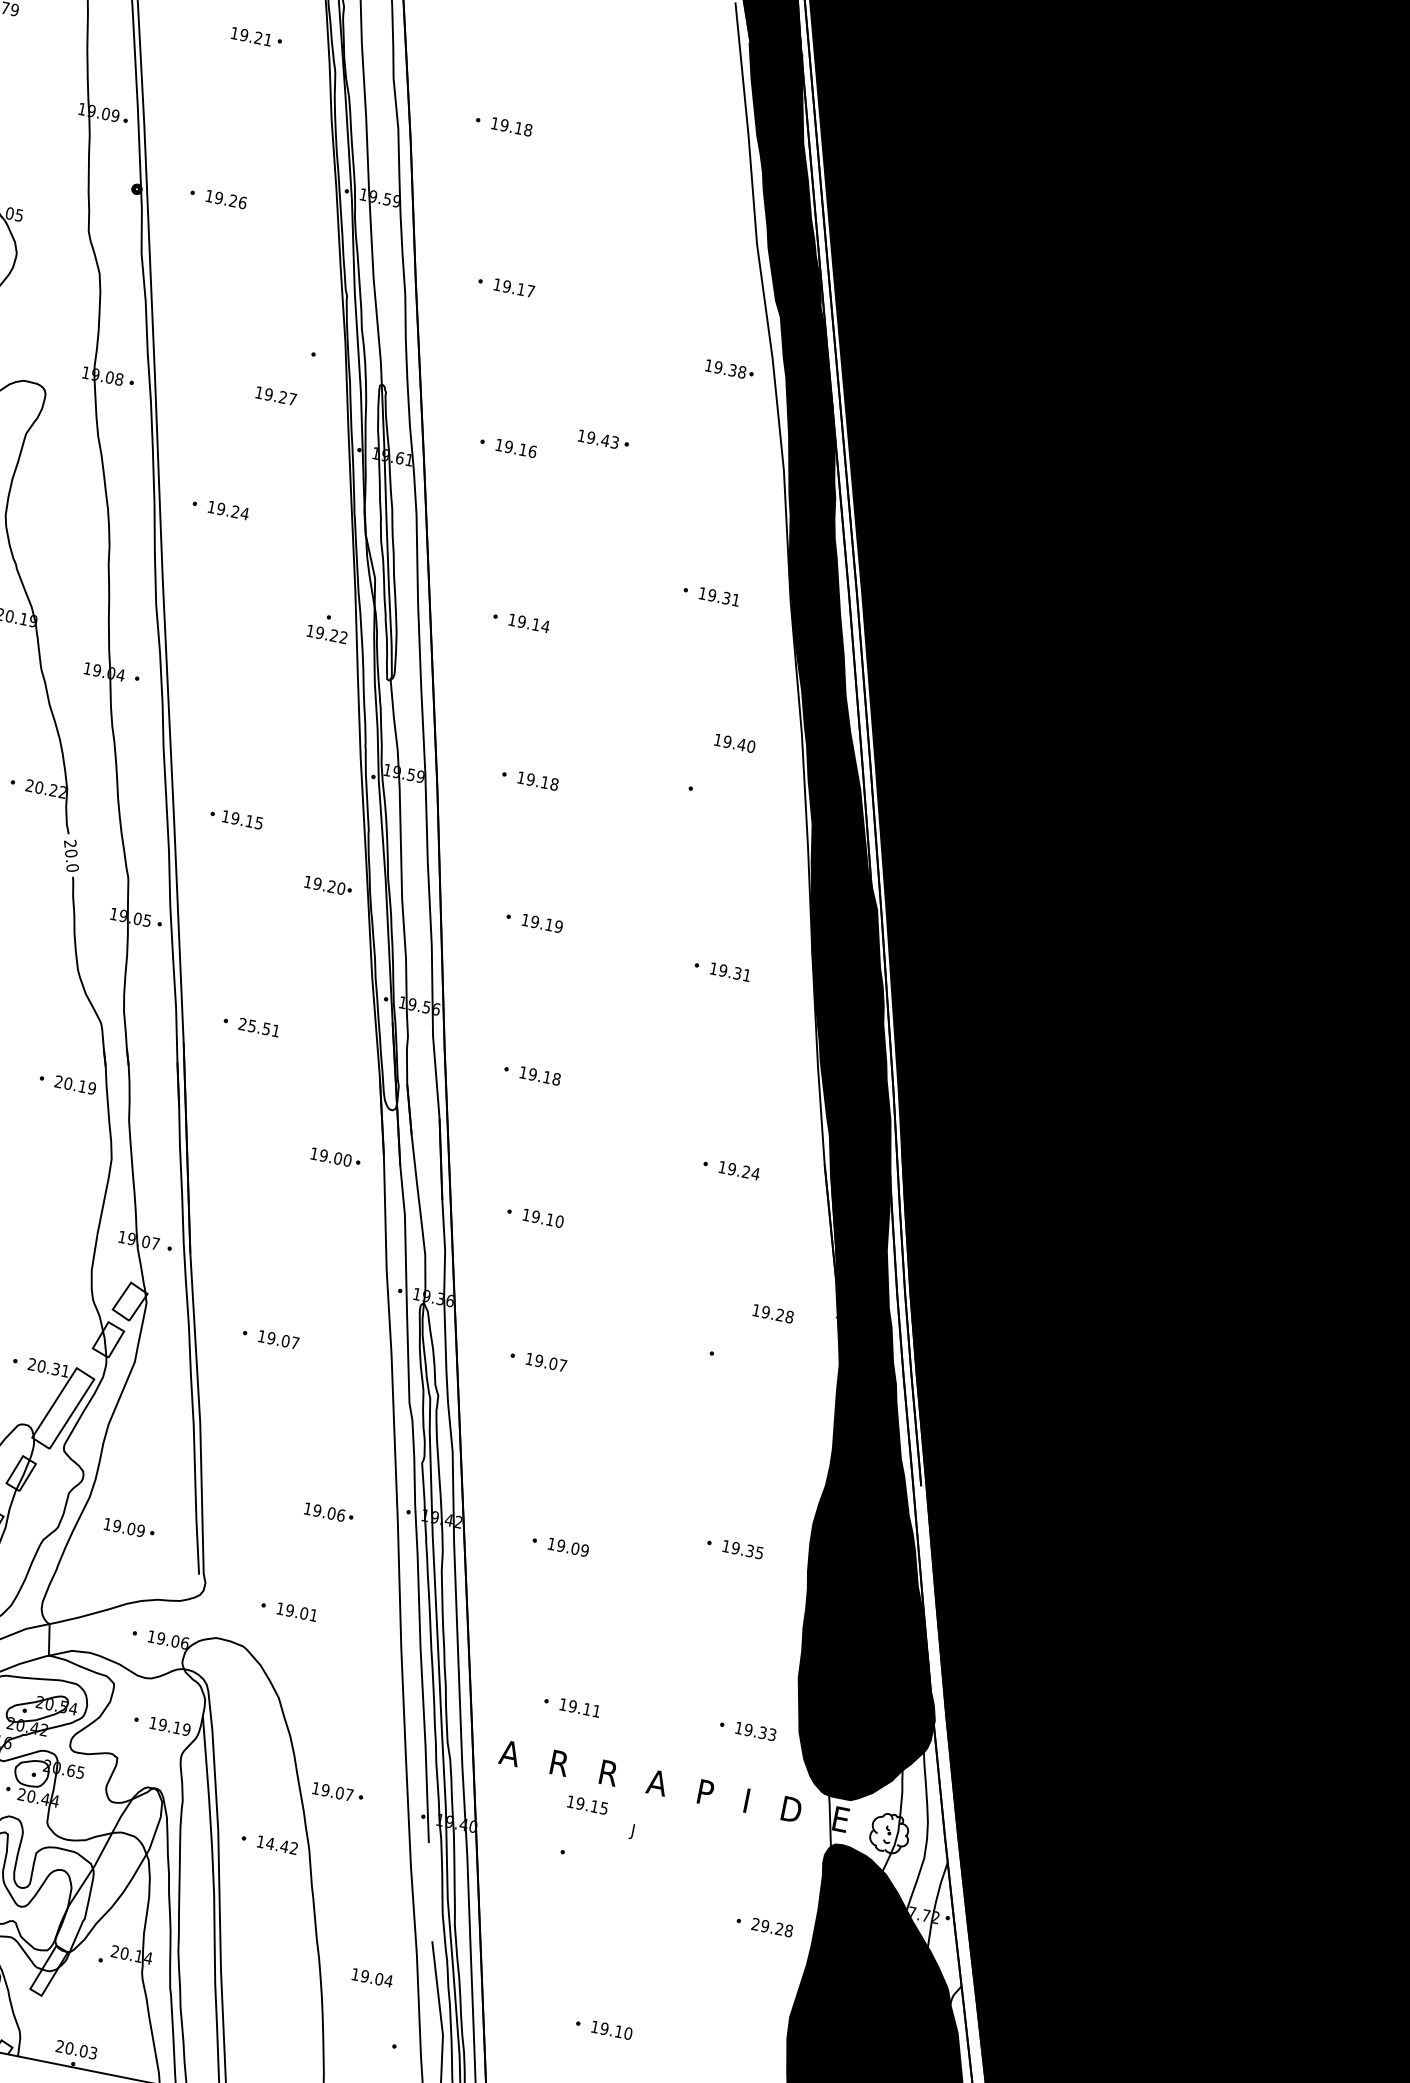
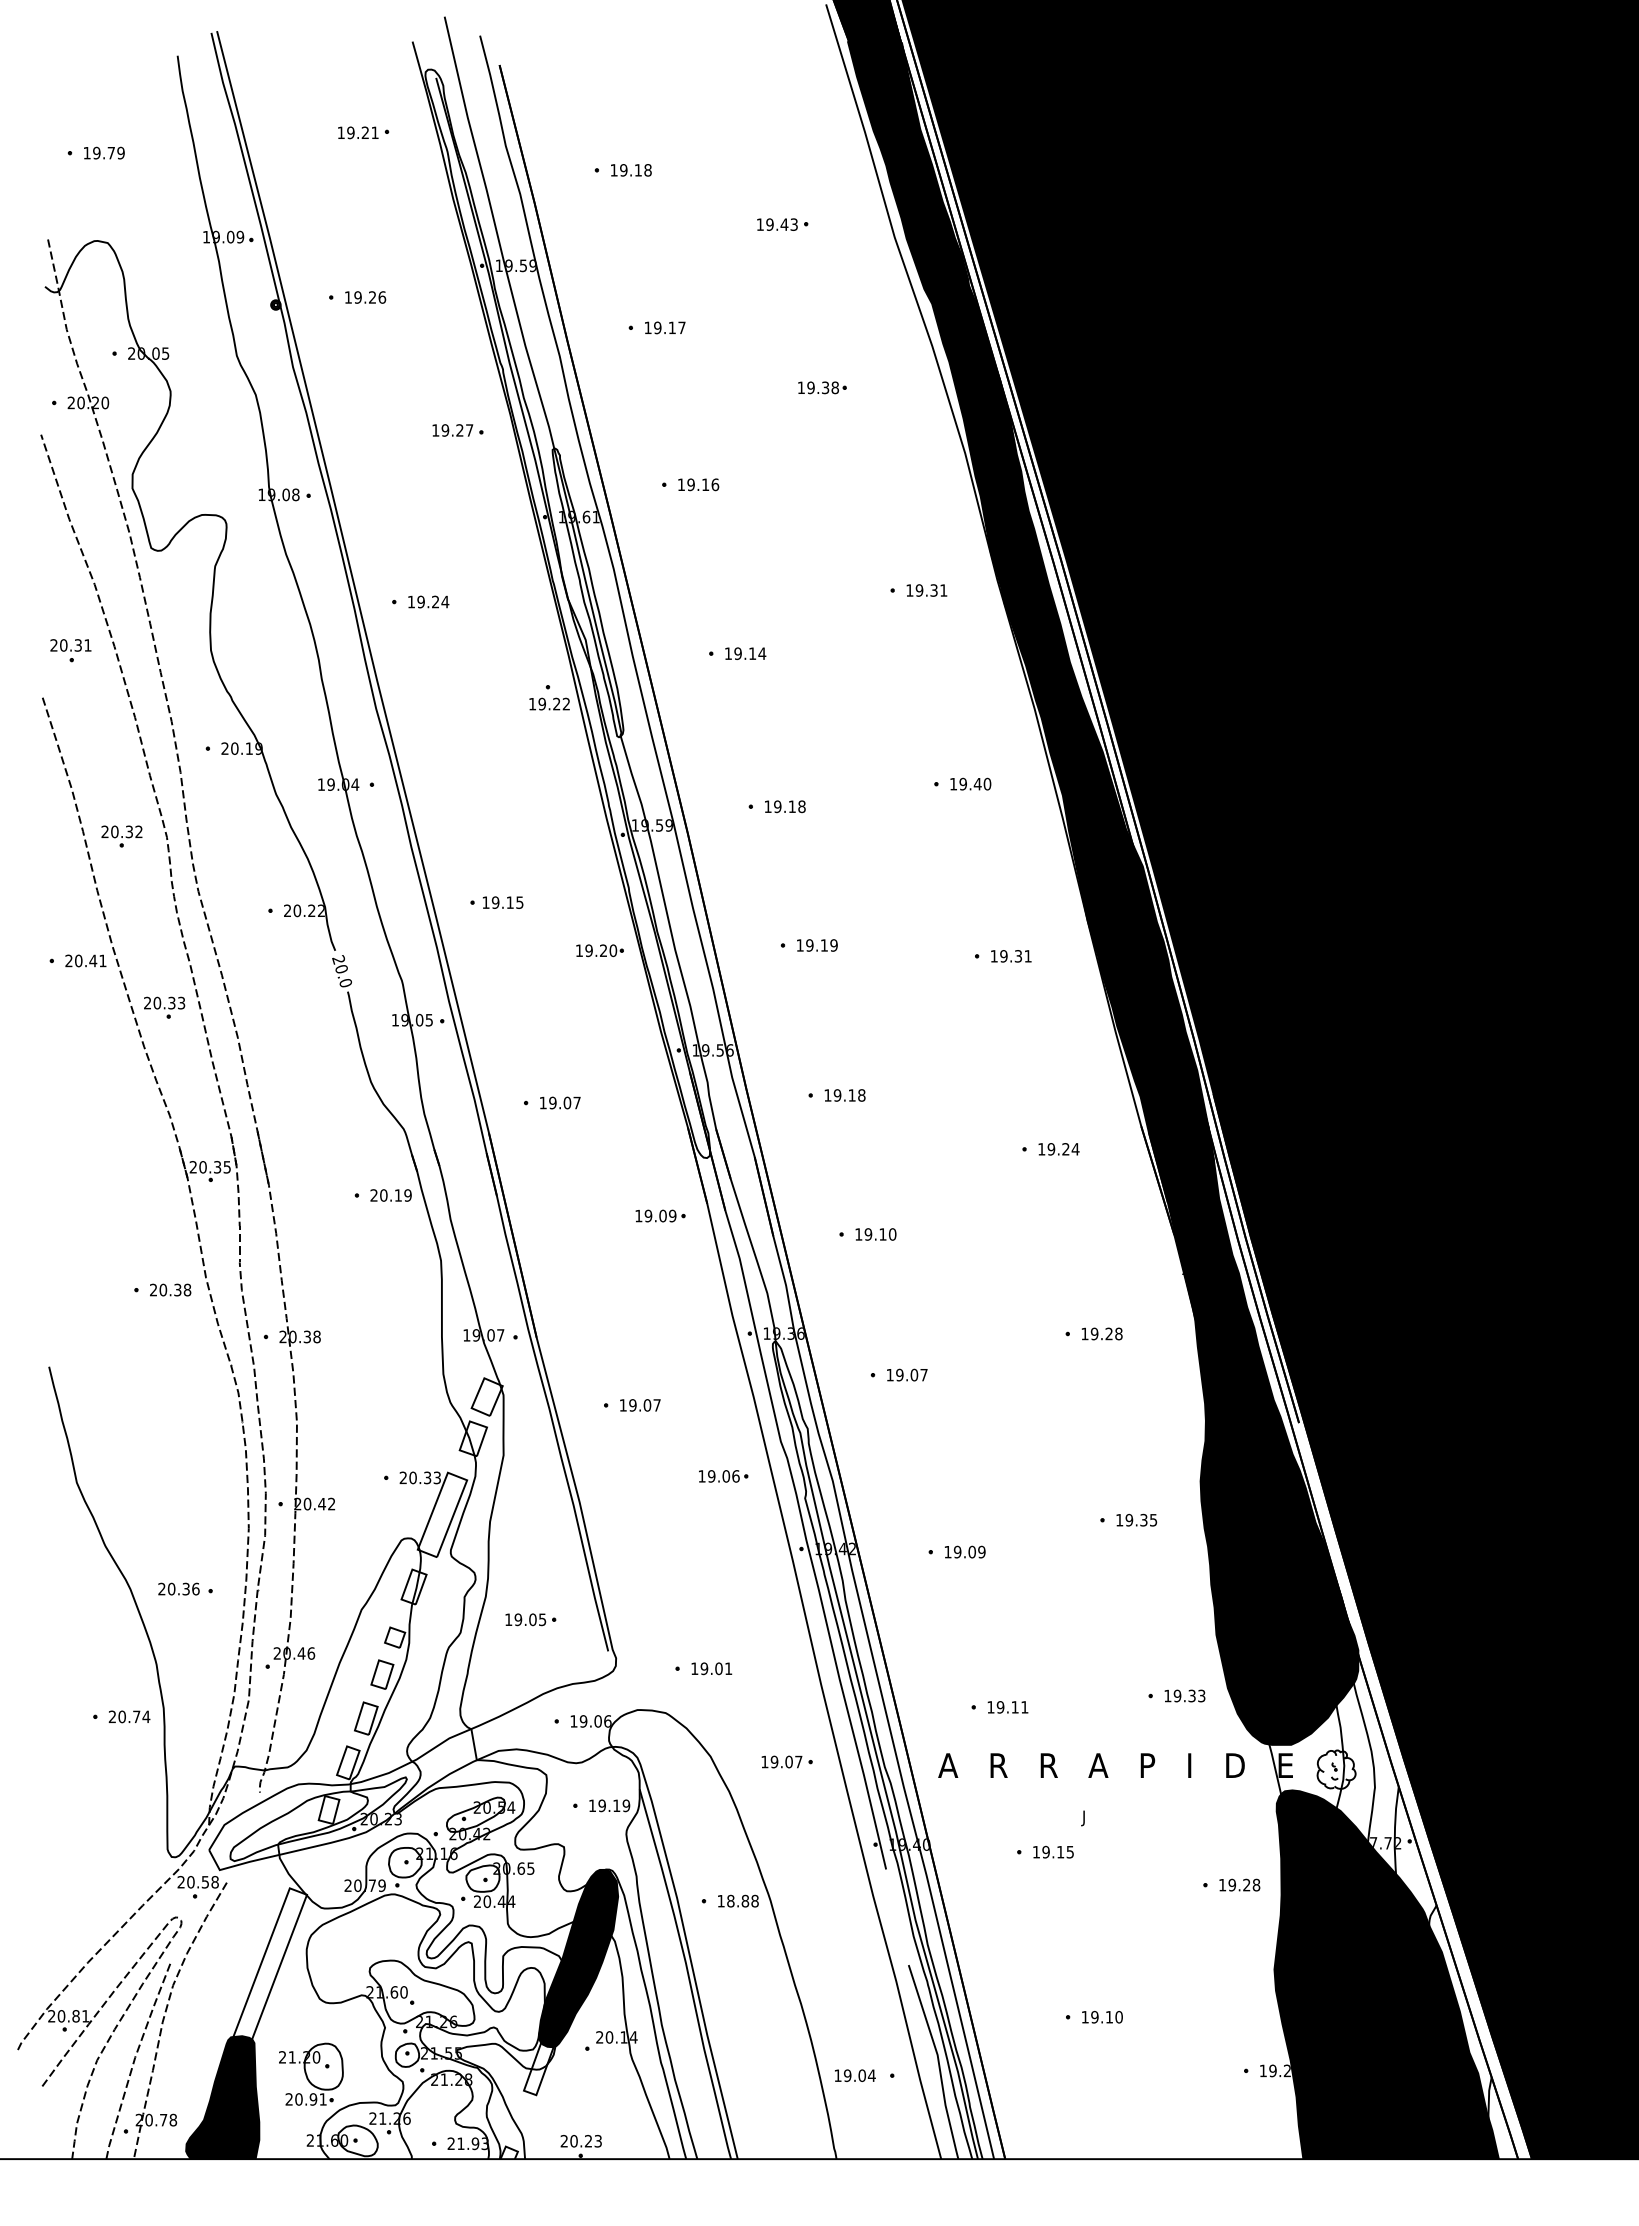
part: (729, 369) -> (822, 387), moved
text: (275, 396) -> (452, 430), moved
part: (603, 440) -> (782, 224), moved
text: (734, 742) -> (970, 783), moved
text: (258, 1026) -> (559, 1102), 25.51 -> 19.07
text: (347, 1160) -> (672, 1216), 19.00 -> 19.09
text: (772, 1313) -> (1101, 1333), moved
text: (64, 1370) -> (436, 1477), 20.31 -> 20.33
part: (328, 1513) -> (723, 1476), moved
text: (140, 1530) -> (542, 1619), 19.09 -> 19.05
part: (337, 1792) -> (786, 1761), moved
text: (587, 1804) -> (1053, 1851), moved
text: (281, 1845) -> (742, 1900), 14.42 -> 18.88
fill: (109, 1870) -> (578, 1958), added
text: (755, 1923) -> (1222, 1884), 29.28 -> 19.28
text: (372, 1977) -> (855, 2075), moved
text: (83, 2051) -> (588, 2141), 20.03 -> 20.23

